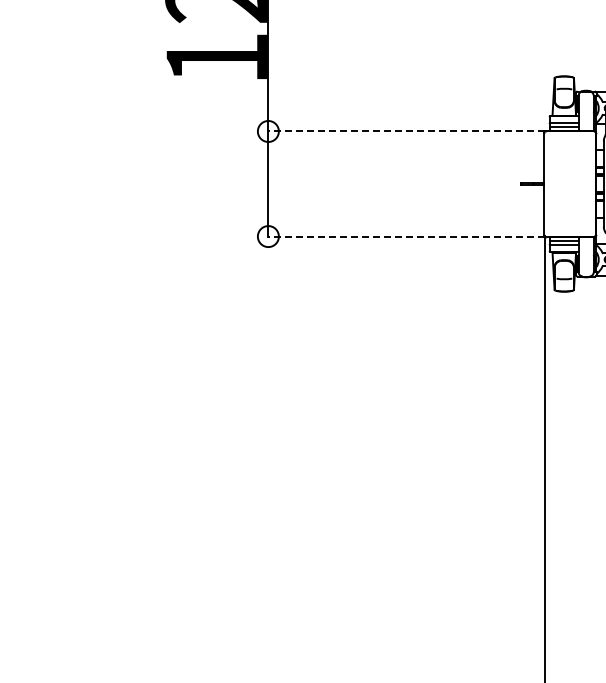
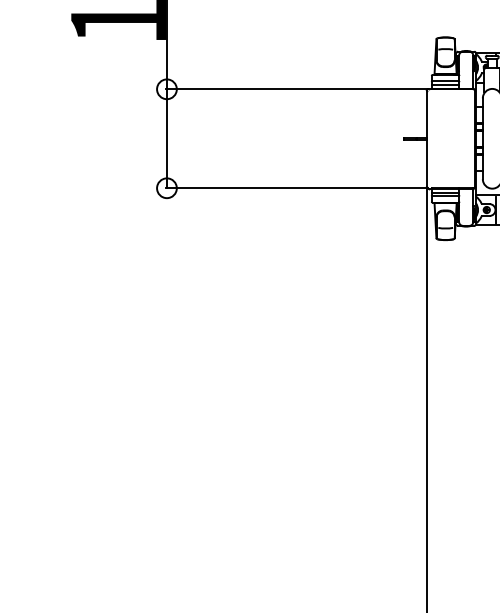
line: (406, 131) -> (297, 89), dashed -> solid
line: (406, 236) -> (297, 188), dashed -> solid

